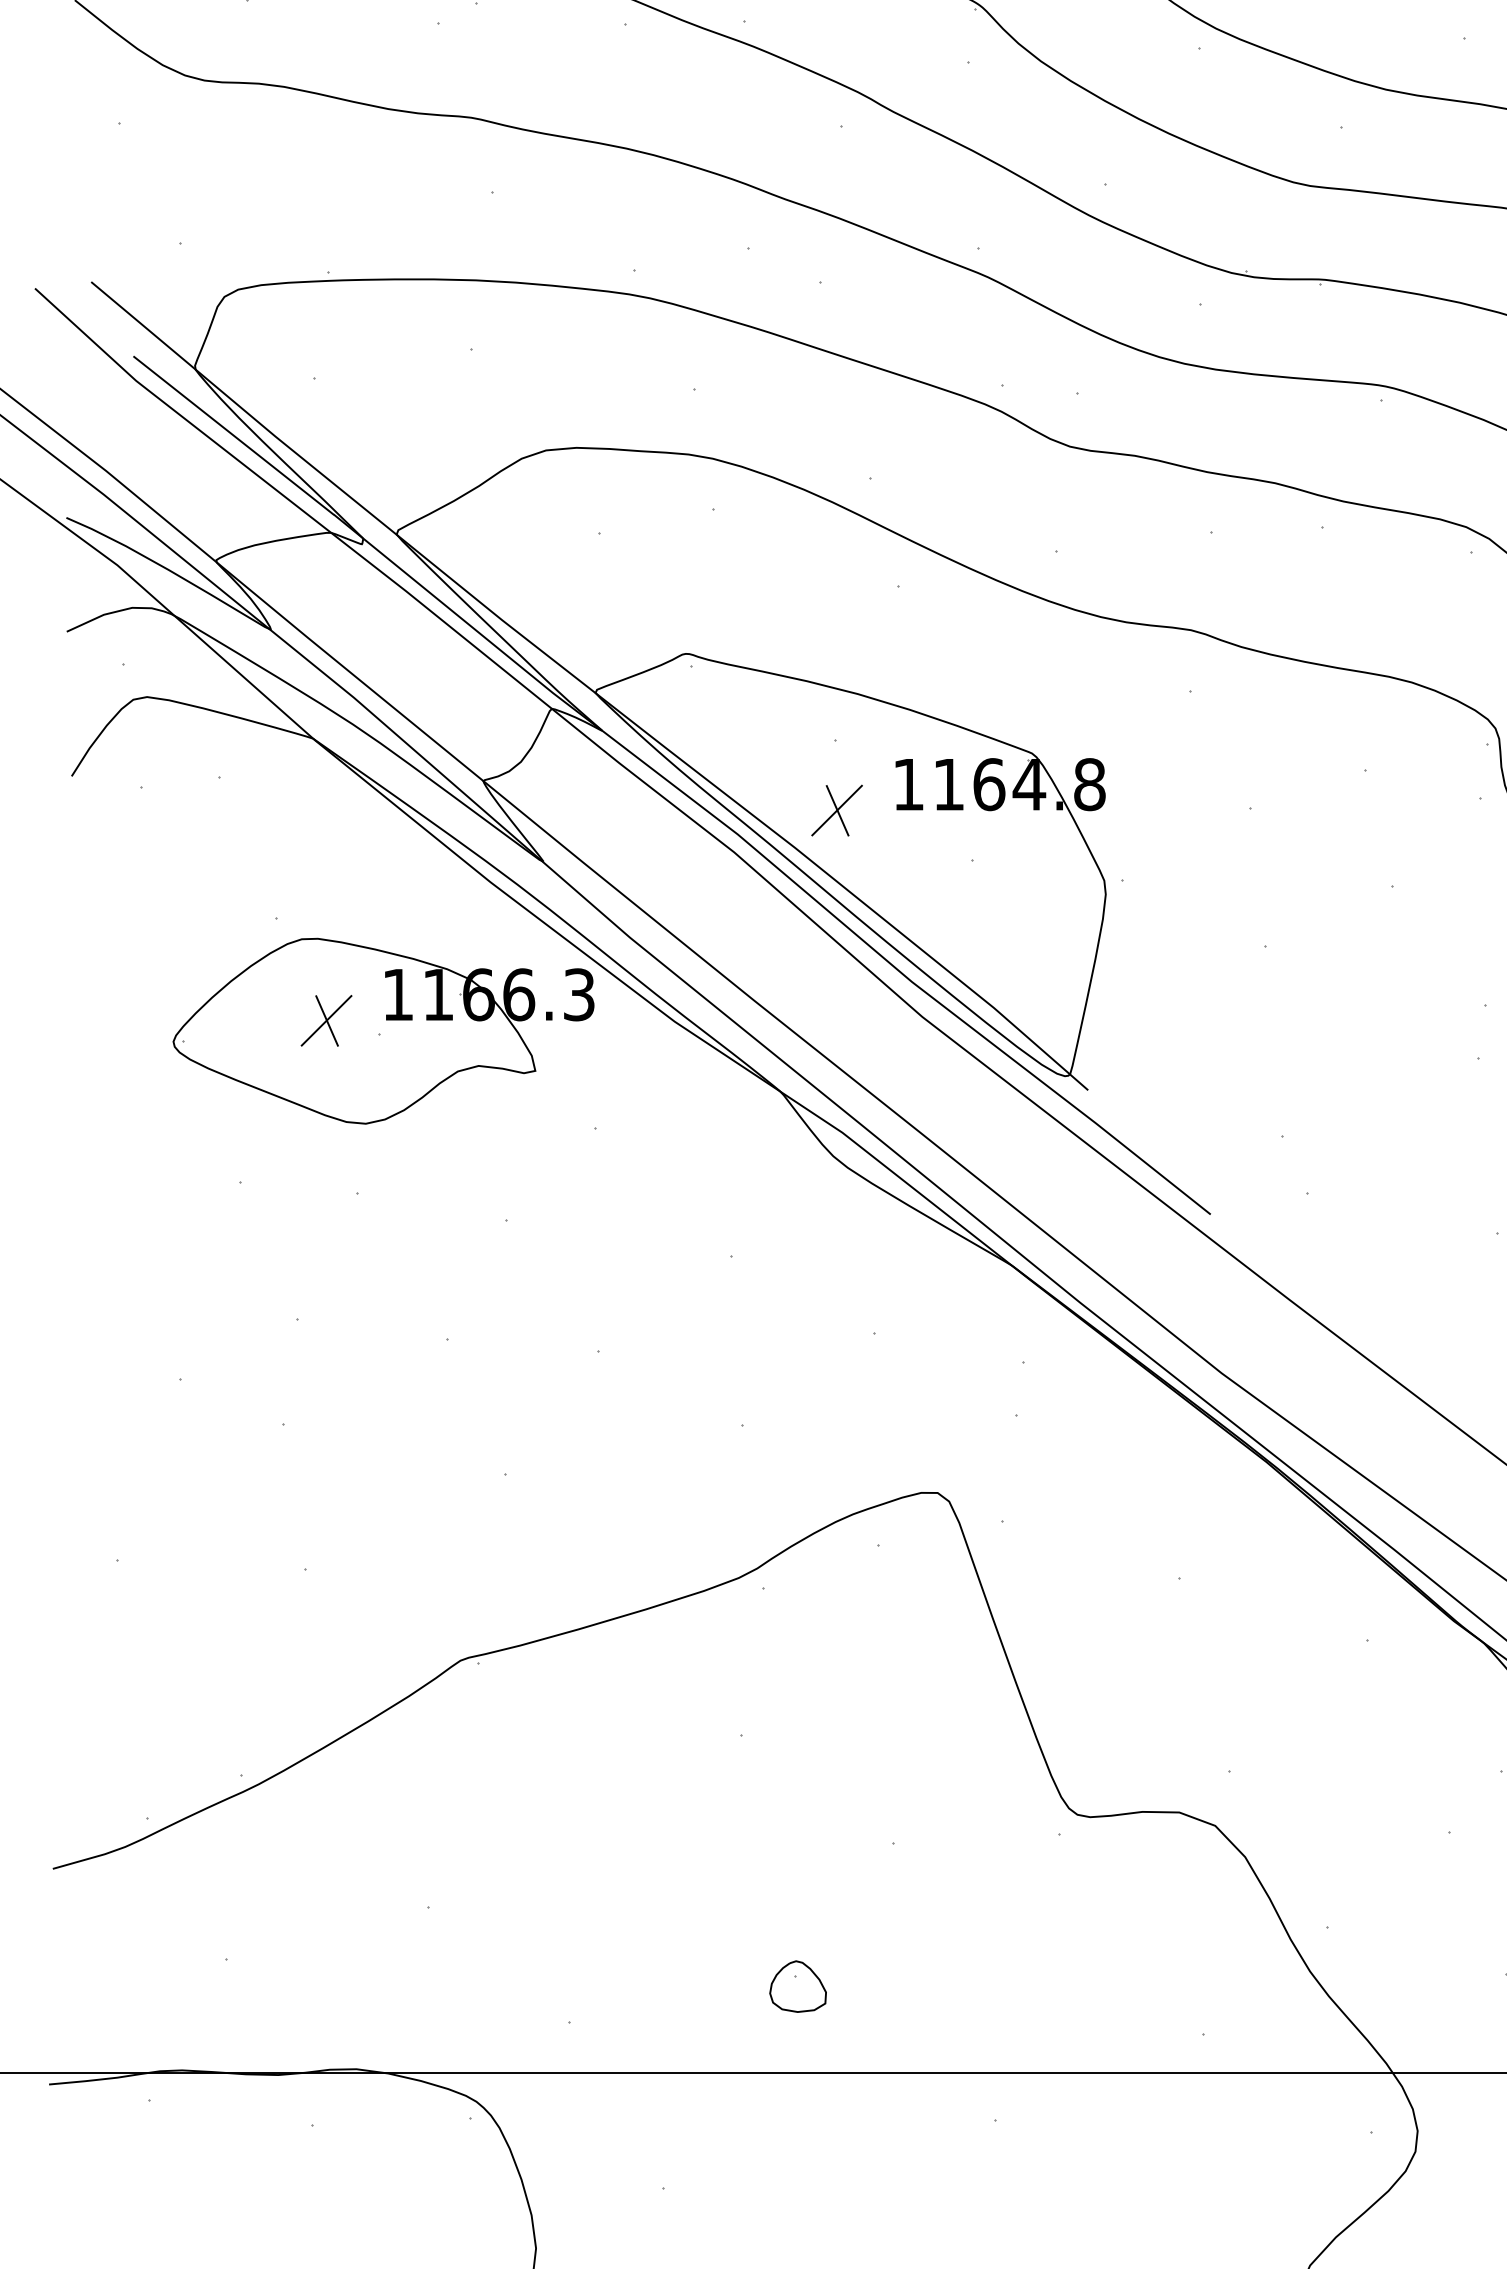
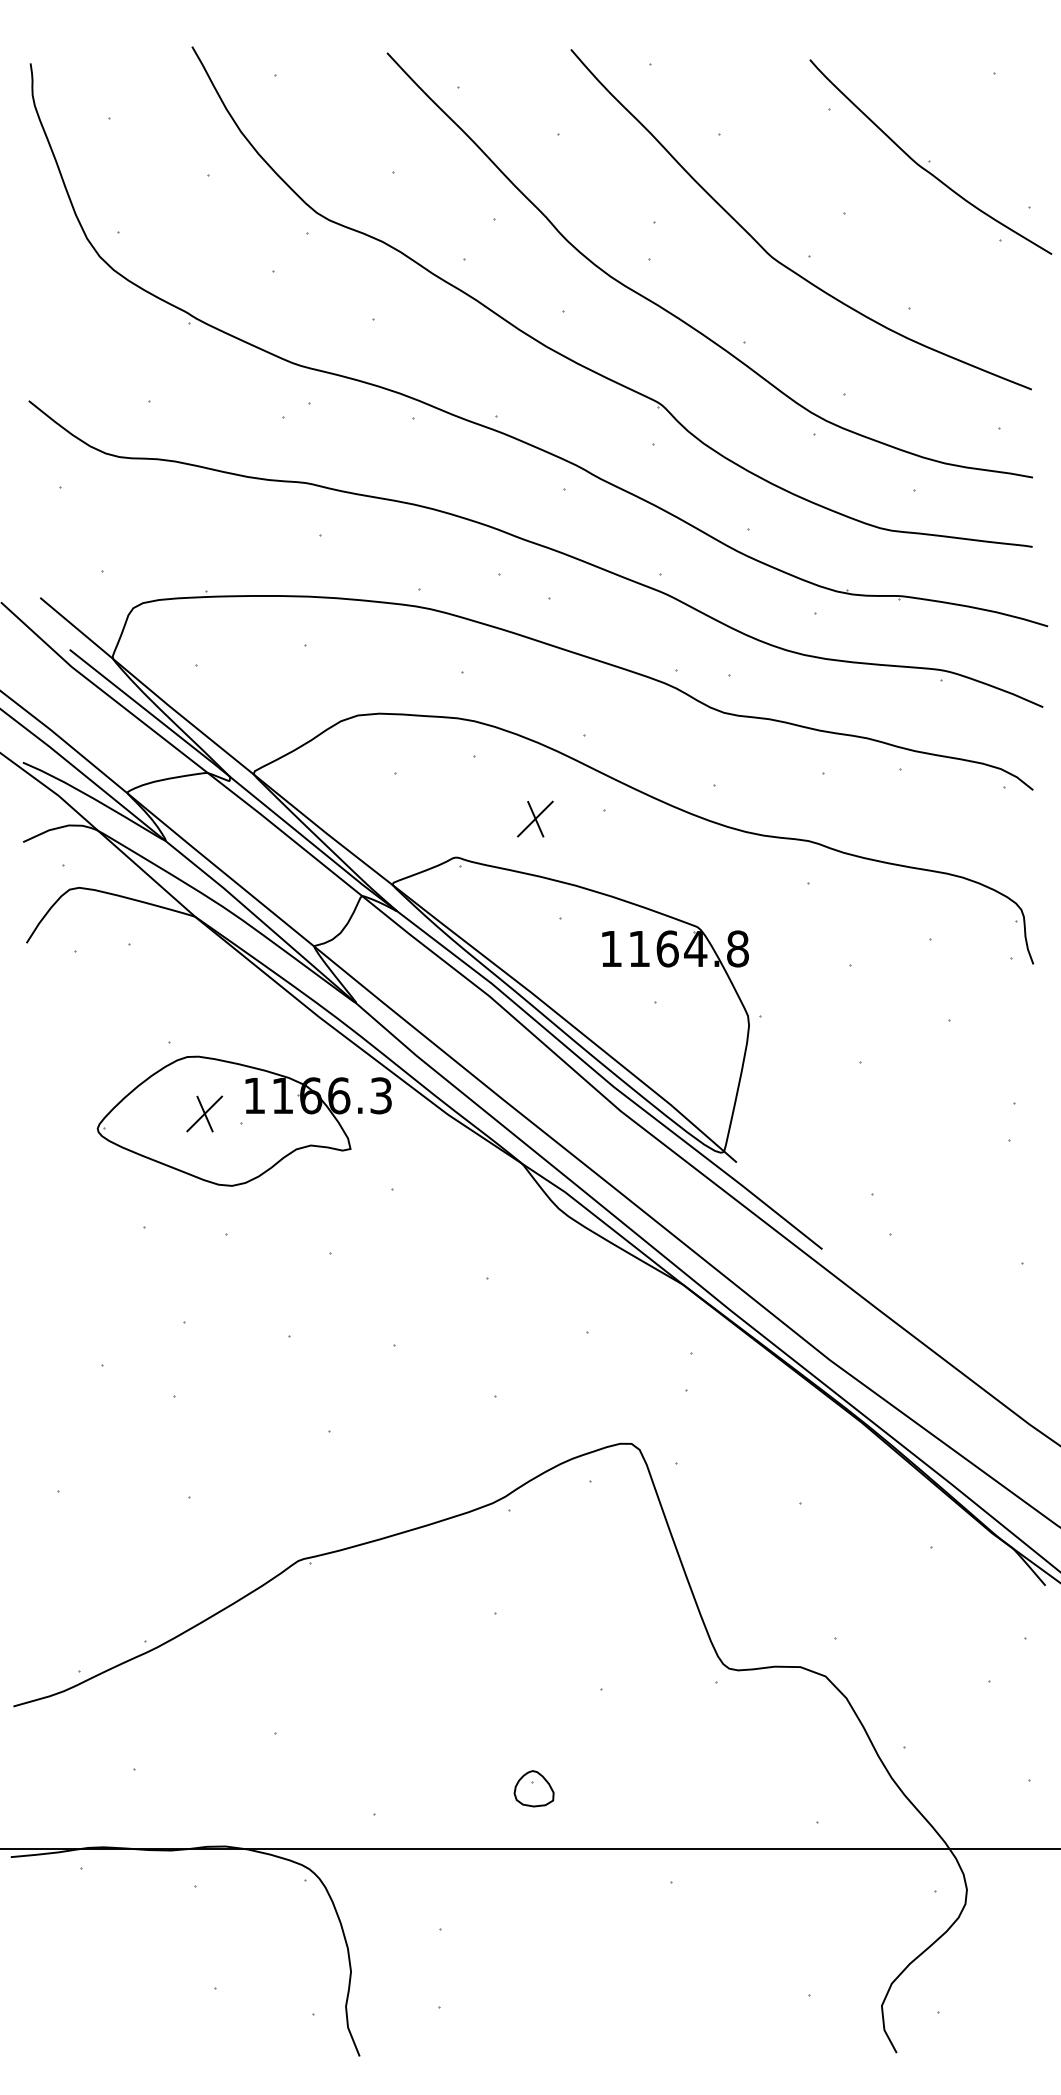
part: (837, 809) -> (535, 818), moved

